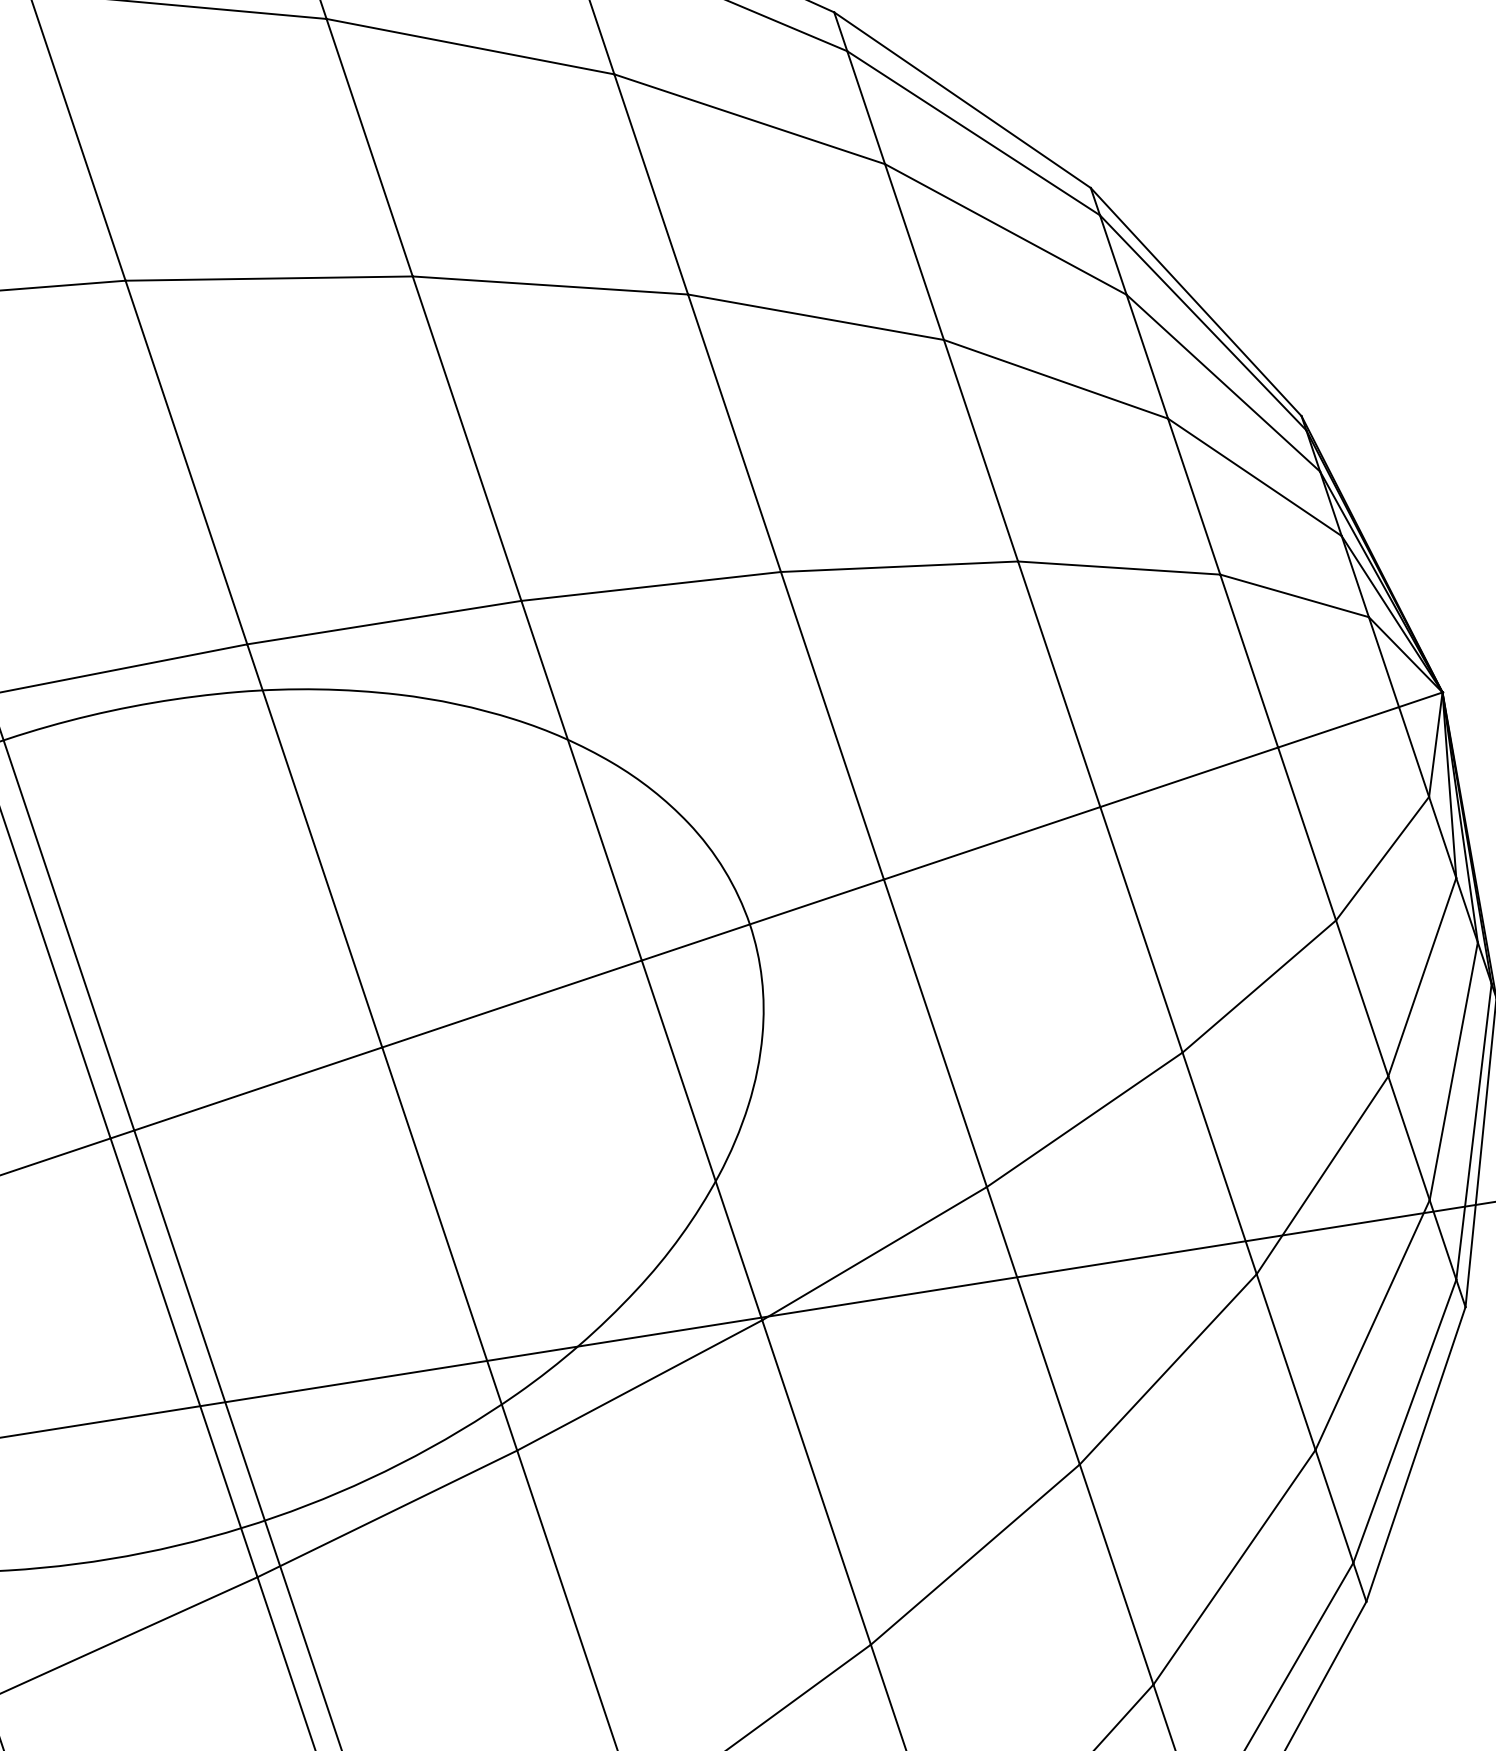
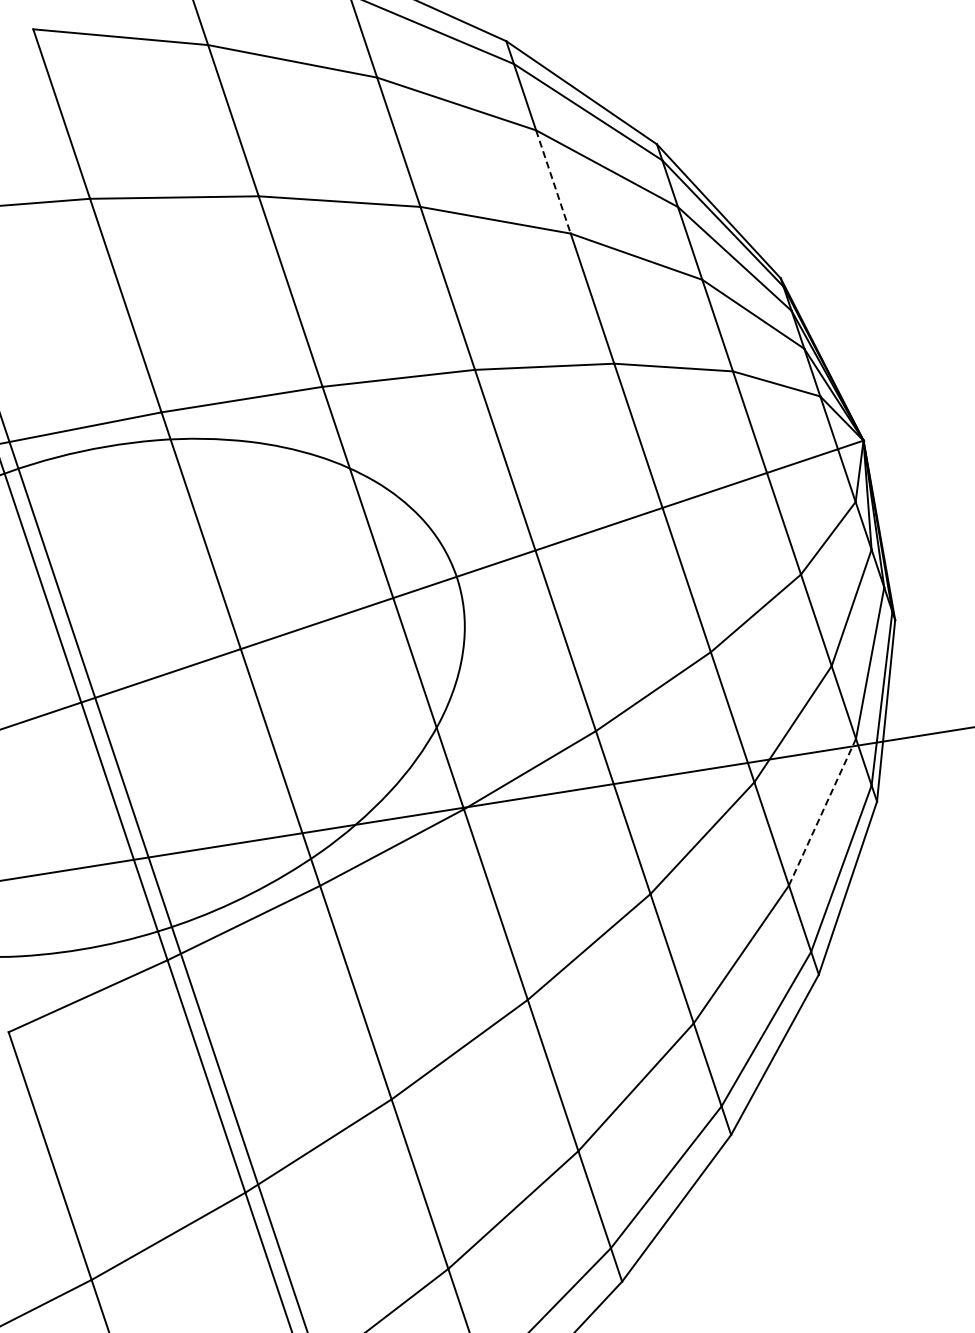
line: (914, 252) -> (553, 182), solid -> dashed
line: (1372, 1325) -> (822, 812), solid -> dashed

